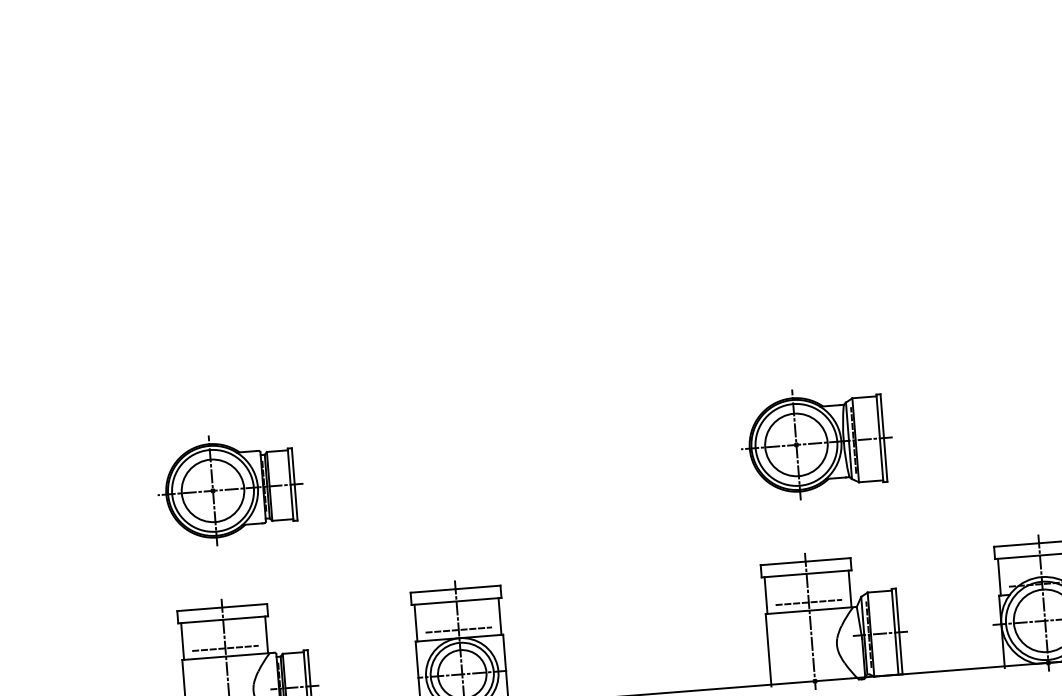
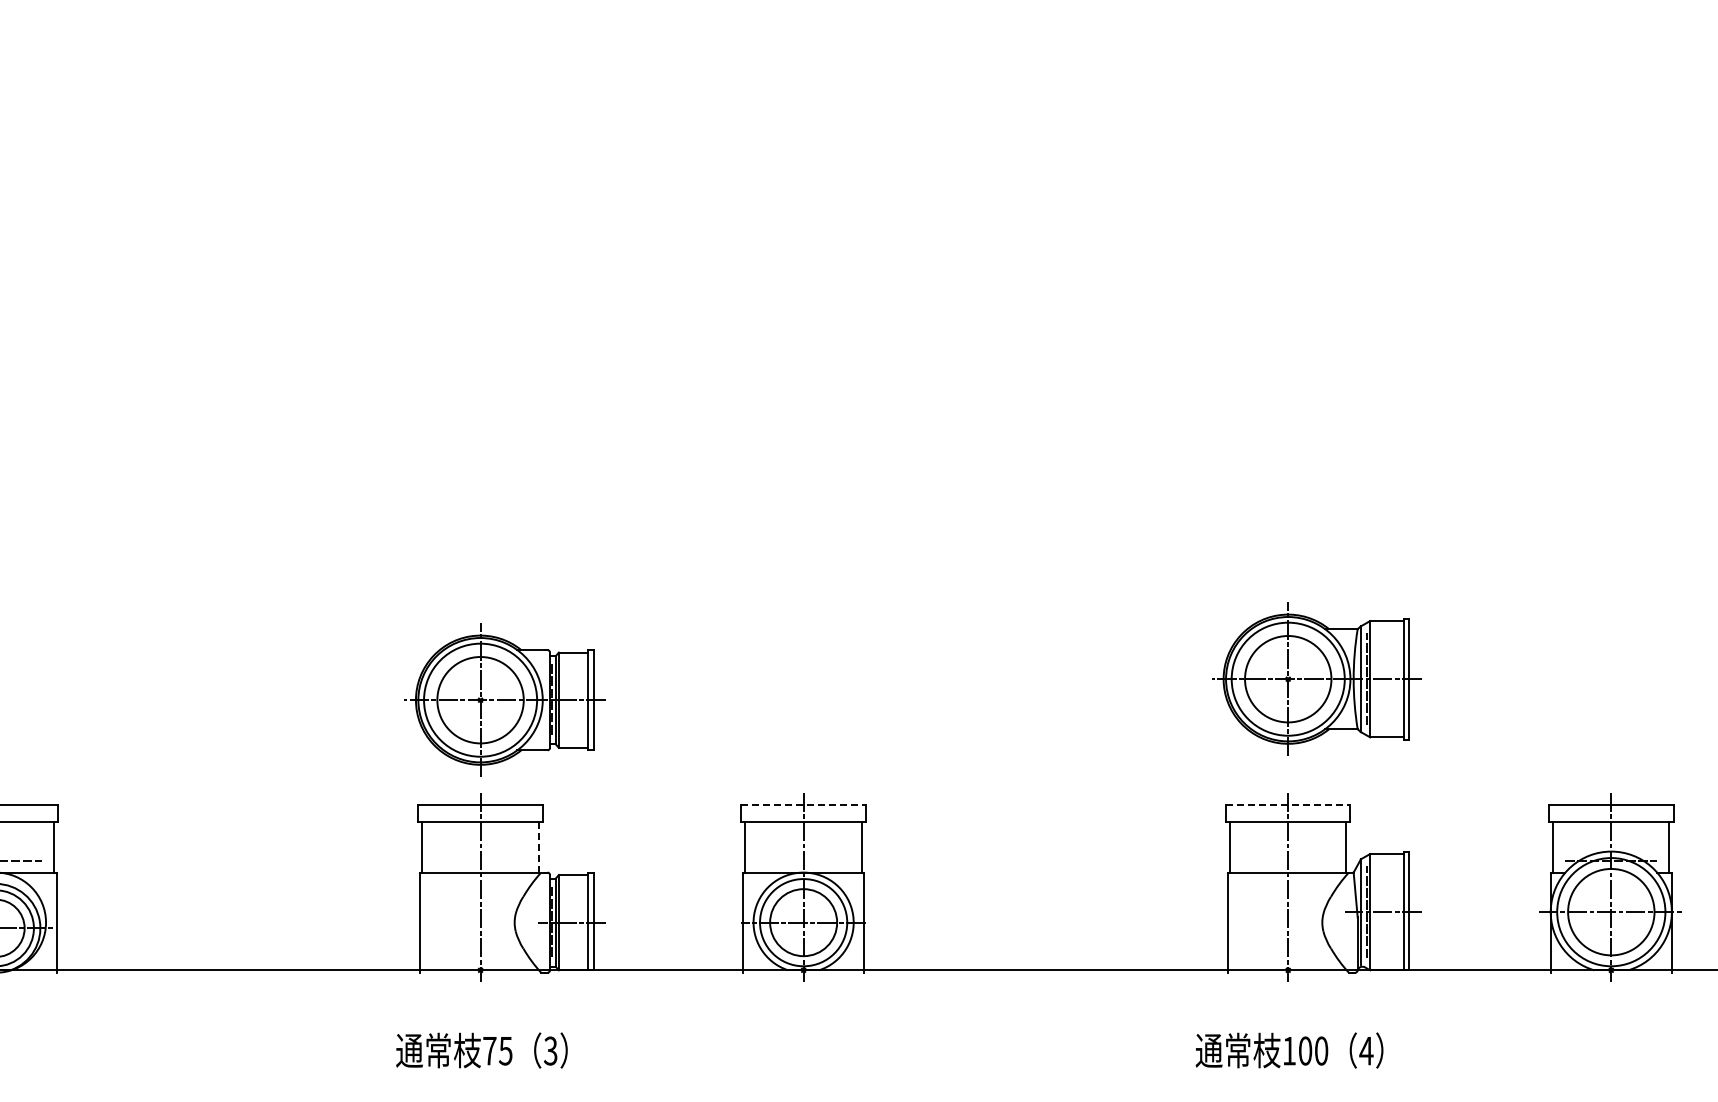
part: (816, 442) -> (1316, 678), moved
part: (230, 488) -> (504, 699), moved
line: (805, 561) -> (1288, 804), solid -> dashed
line: (456, 588) -> (804, 804), solid -> dashed
line: (809, 602) -> (1288, 861), removed
line: (458, 630) -> (803, 861), removed
line: (266, 634) -> (538, 846), solid -> dashed
line: (225, 648) -> (480, 861), removed

